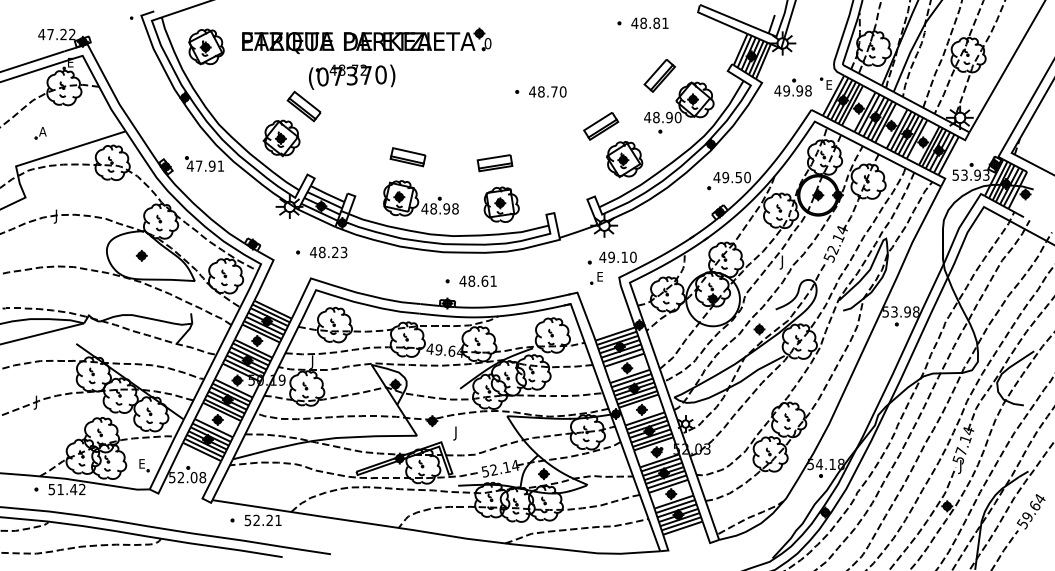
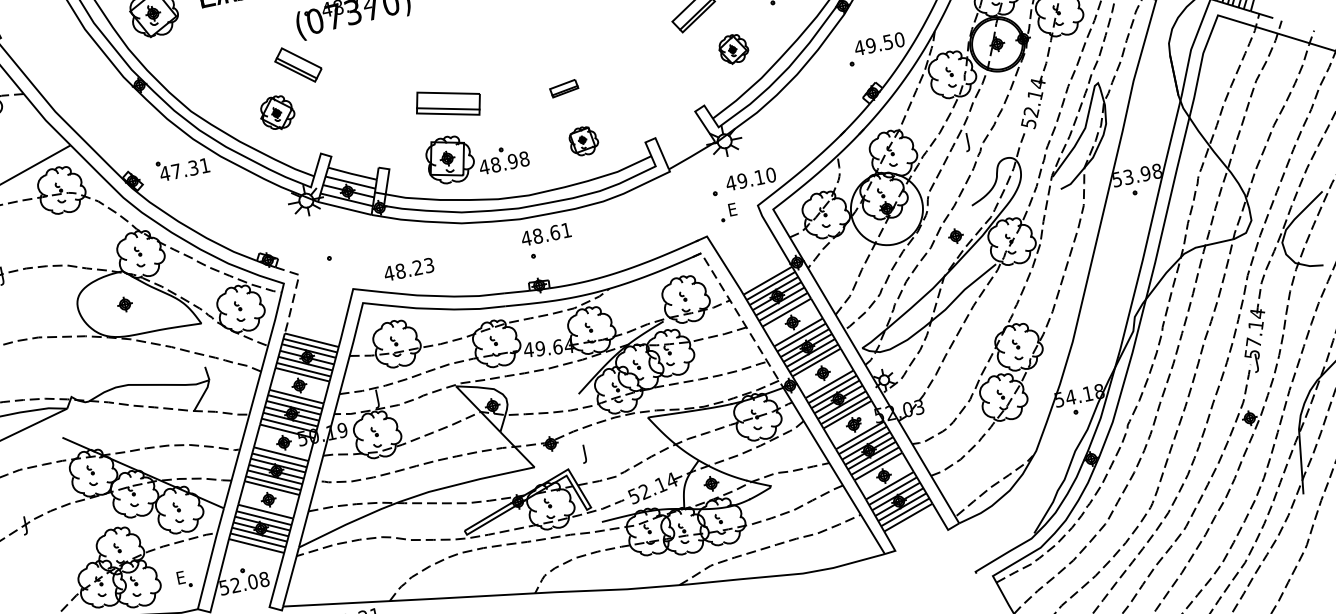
part: (281, 138) -> (277, 113), size x0.7
part: (407, 157) -> (447, 104), size x1.4
part: (624, 159) -> (733, 49), size x0.6
part: (494, 163) -> (563, 89), size x0.6
text: (211, 165) -> (192, 167), 47.91 -> 47.31
part: (501, 204) -> (583, 141), size x0.6
text: (328, 252) -> (408, 269), moved
line: (267, 272) -> (294, 292), solid -> dashed
text: (477, 280) -> (545, 233), moved
line: (589, 355) -> (739, 315), solid -> dashed

